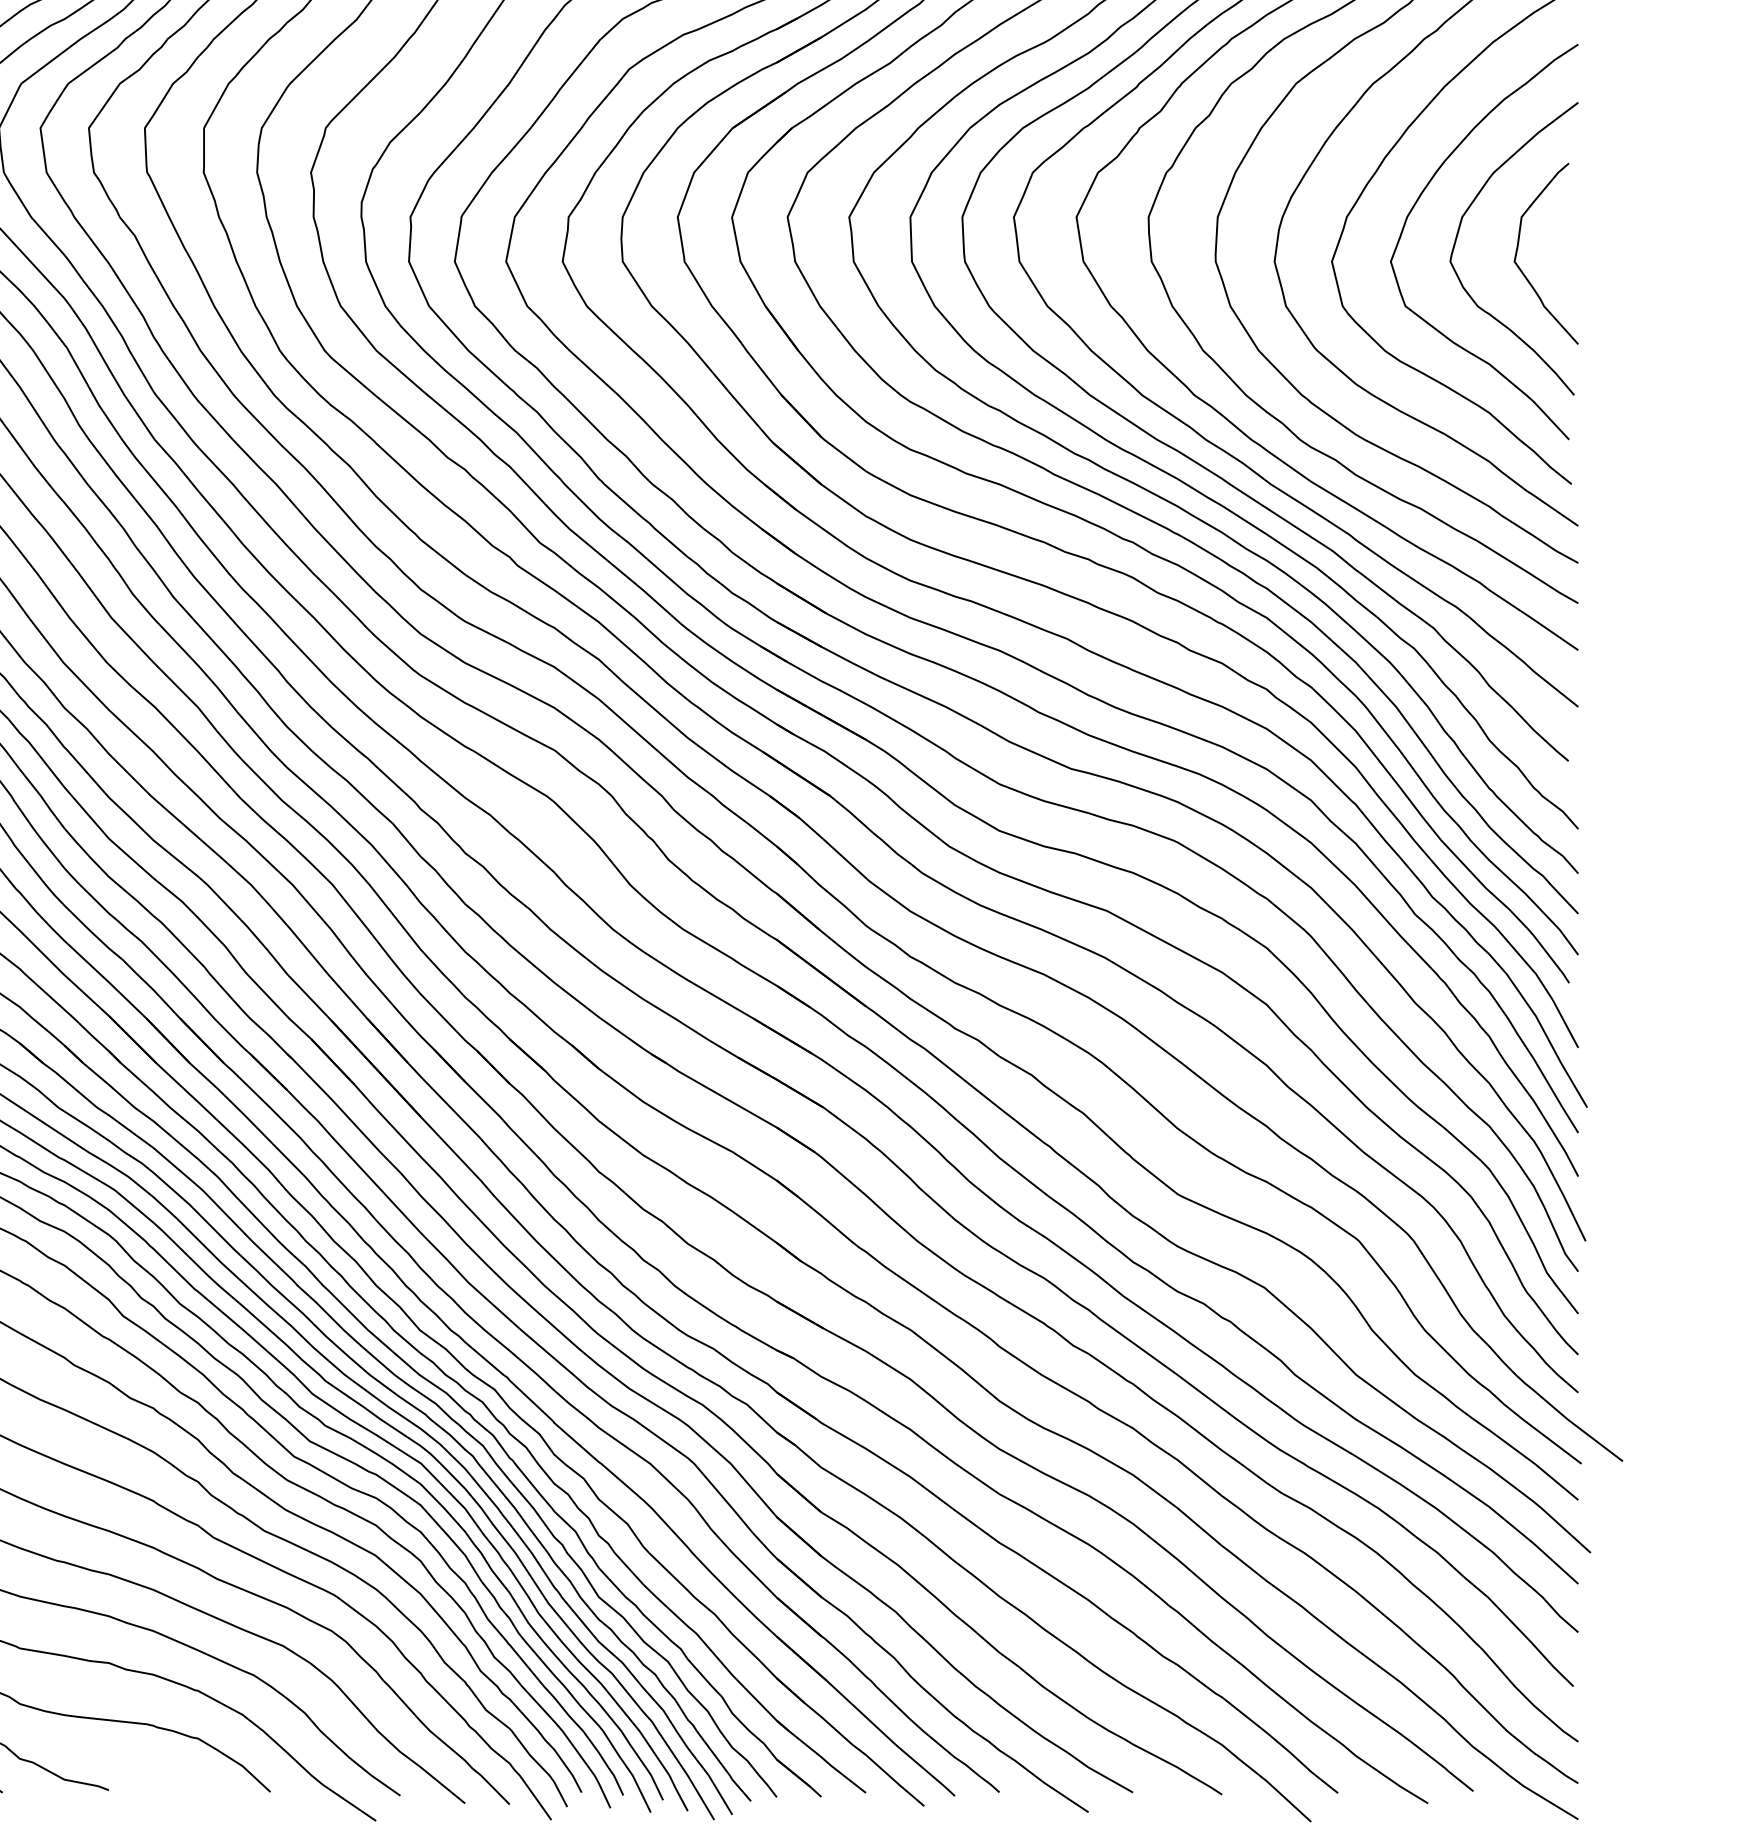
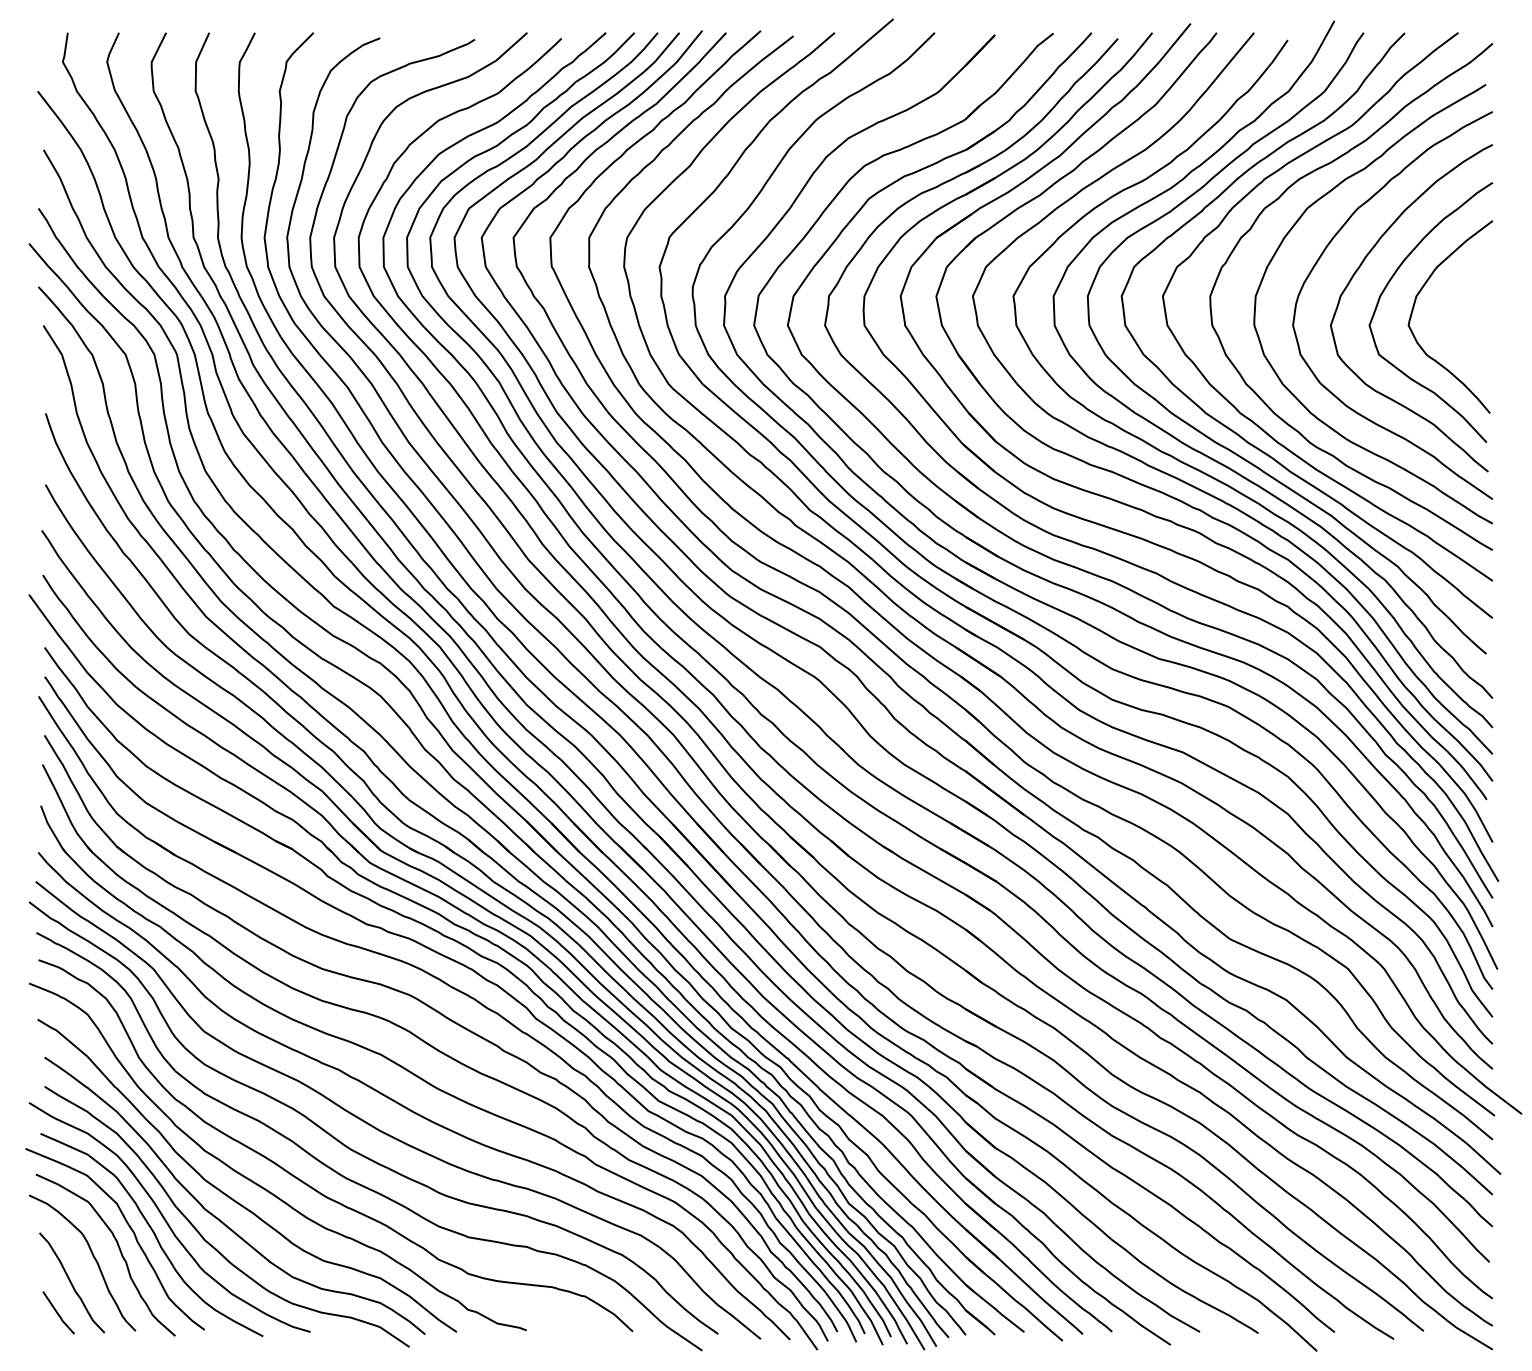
curve: (1518, 250) -> (1453, 318), removed

